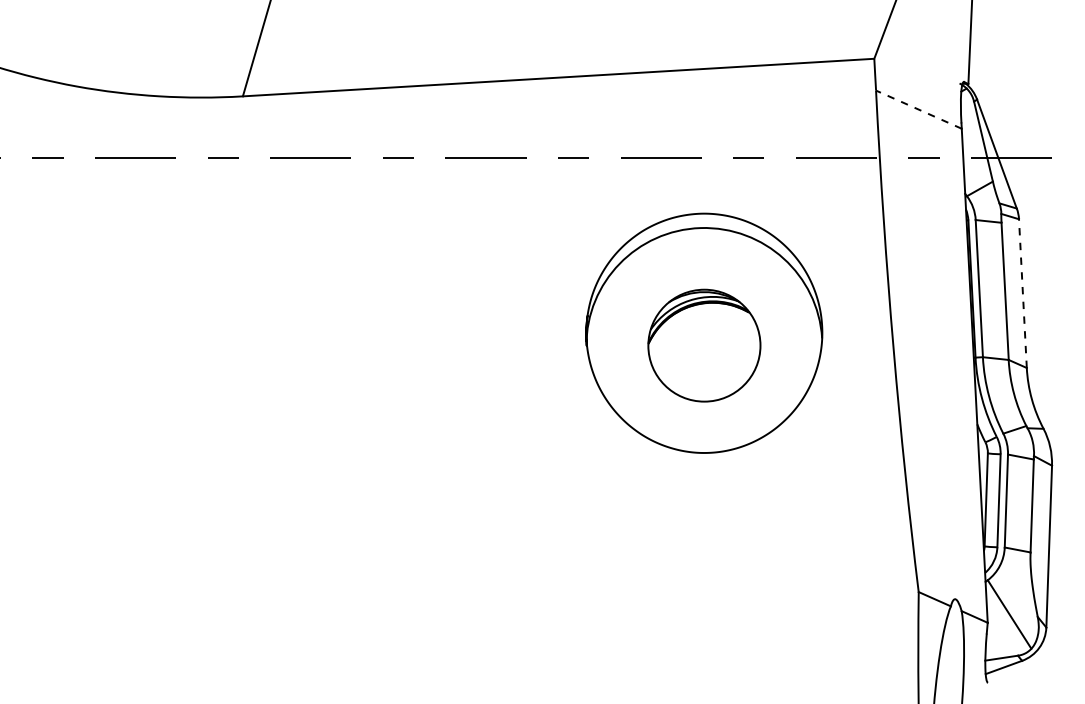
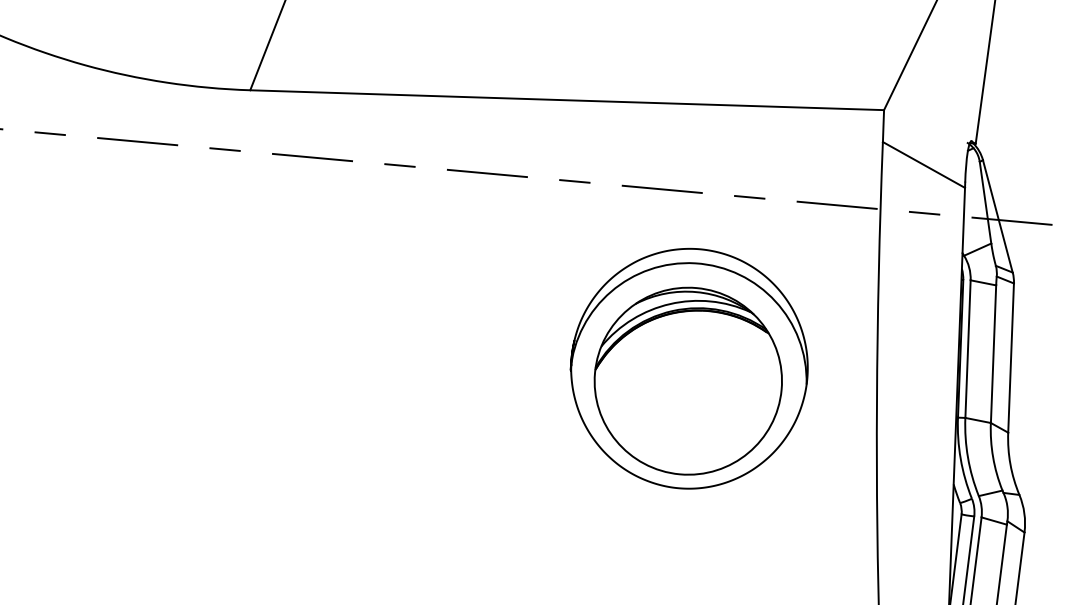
line: (918, 109) -> (923, 164), dashed -> solid
line: (1022, 293) -> (1010, 357), dashed -> solid
part: (704, 345) -> (688, 380), size x1.67

